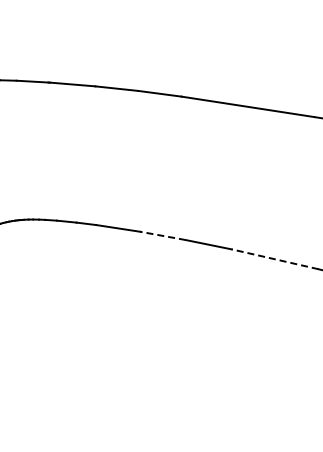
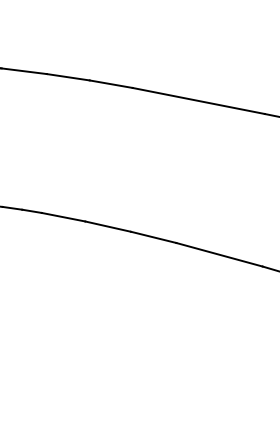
line: (162, 235) -> (107, 226), dashed -> solid
line: (275, 259) -> (219, 255), dashed -> solid

